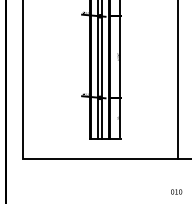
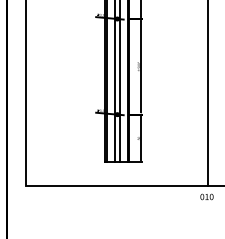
text: (176, 191) -> (206, 196), moved

